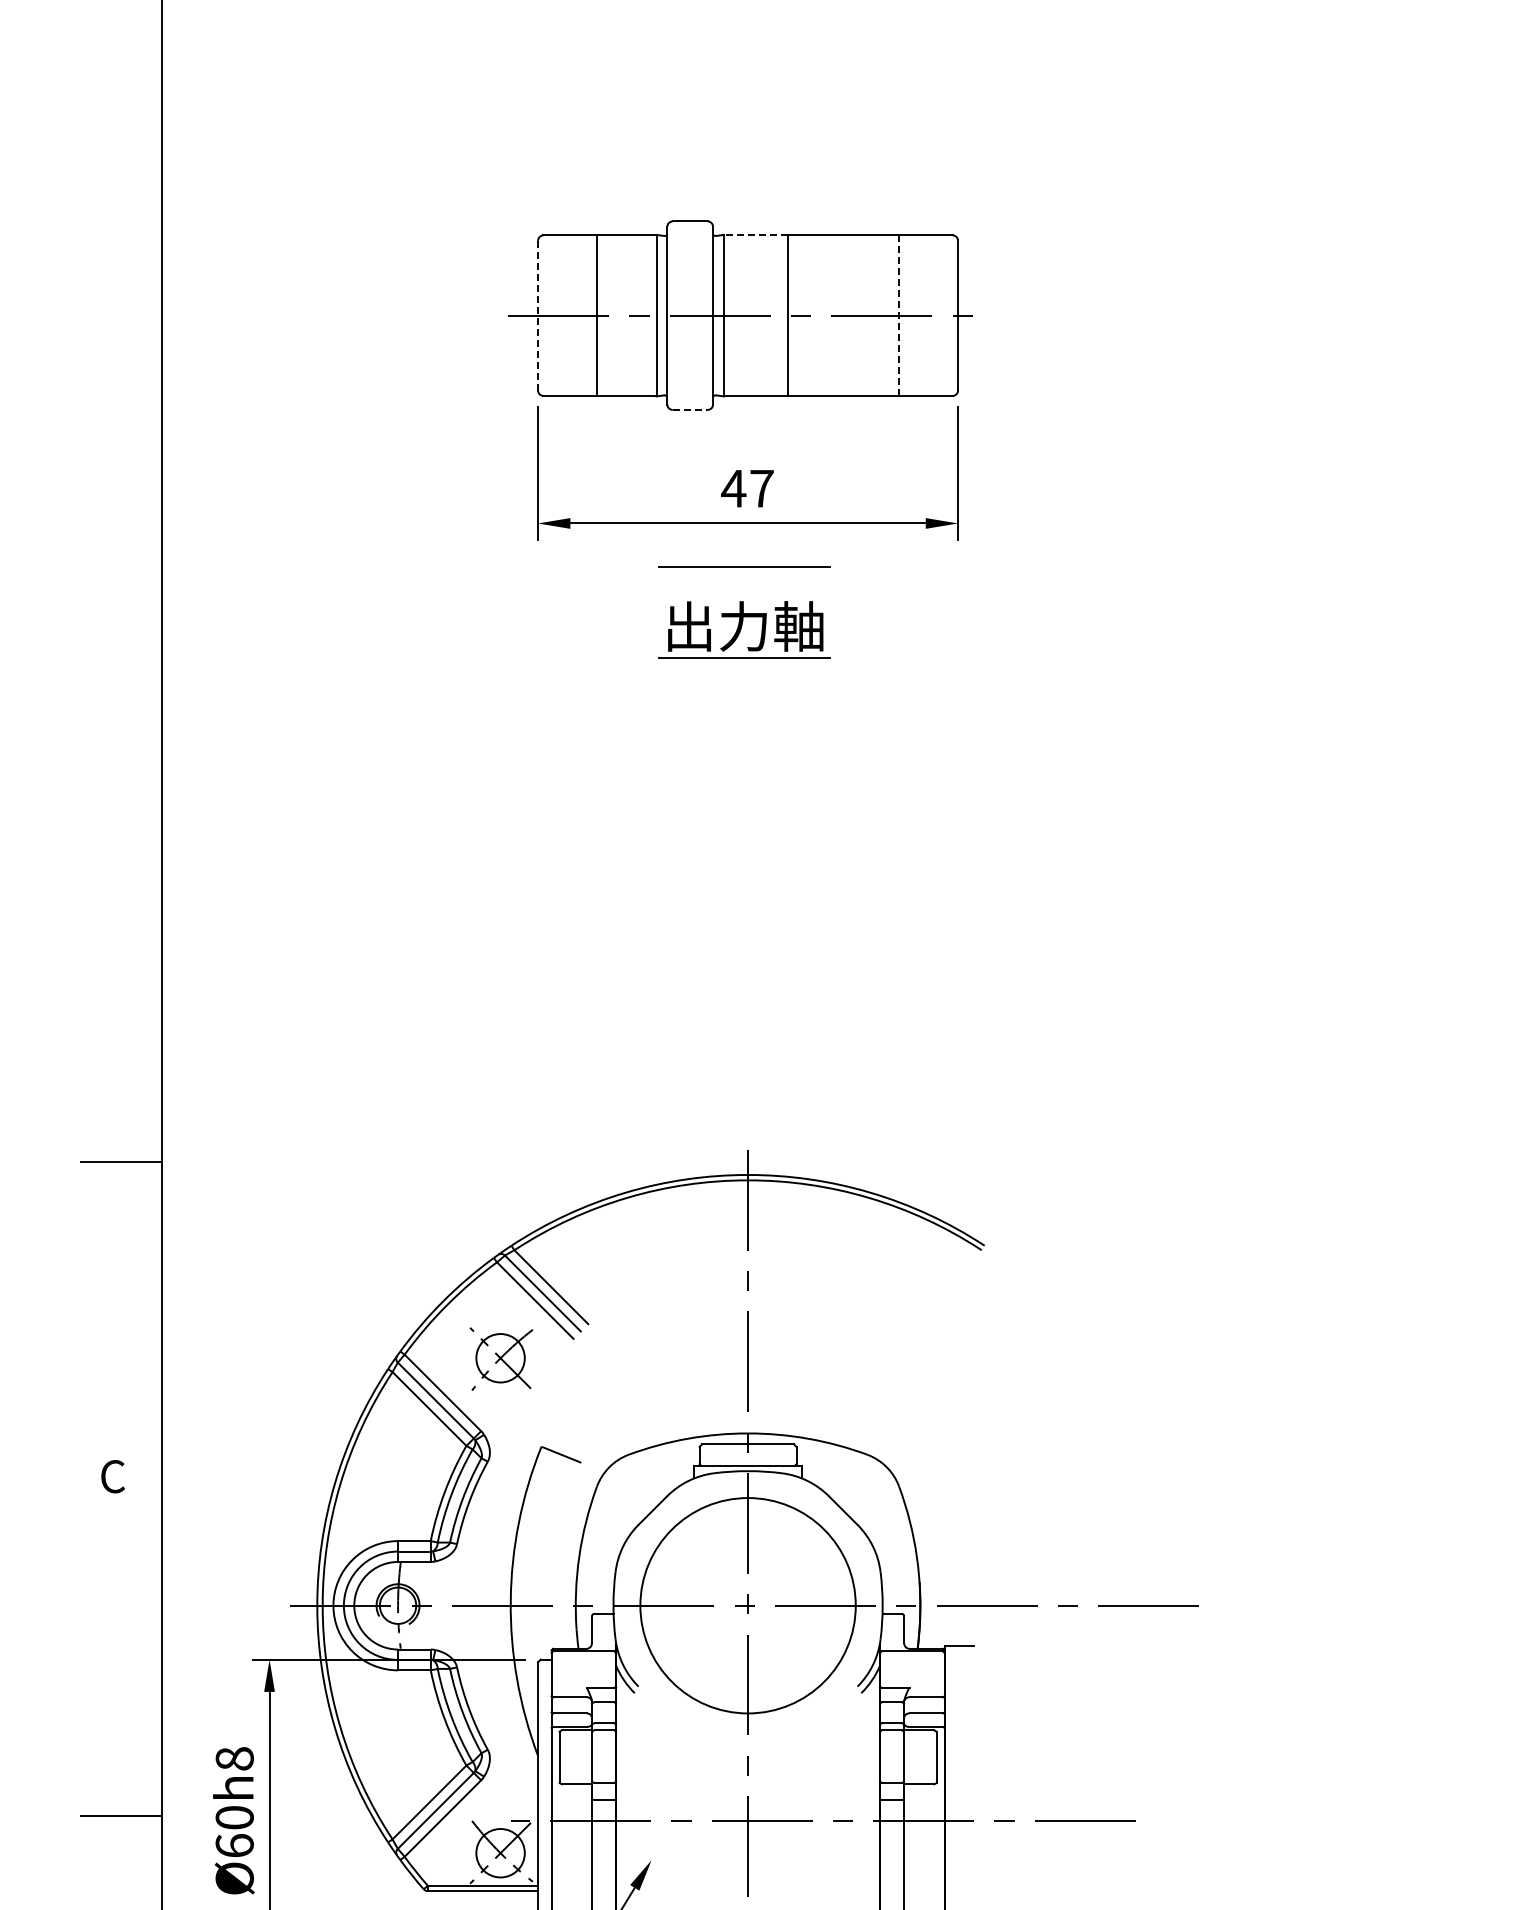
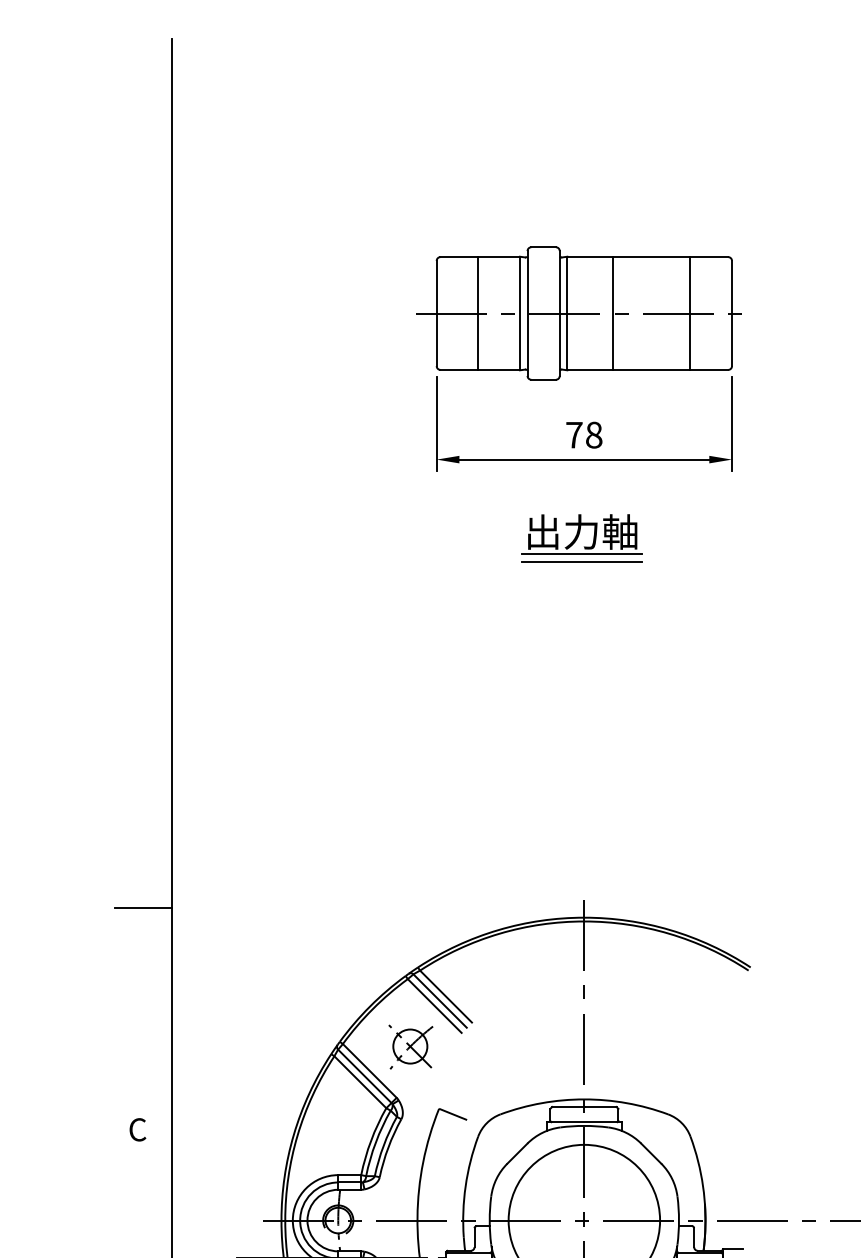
line: (755, 234) -> (589, 256), dashed -> solid
line: (538, 315) -> (437, 313), dashed -> solid
line: (898, 315) -> (690, 313), dashed -> solid
line: (690, 409) -> (543, 379), dashed -> solid
text: (747, 488) -> (583, 435), 47 -> 78
line: (744, 566) -> (581, 561), moved

